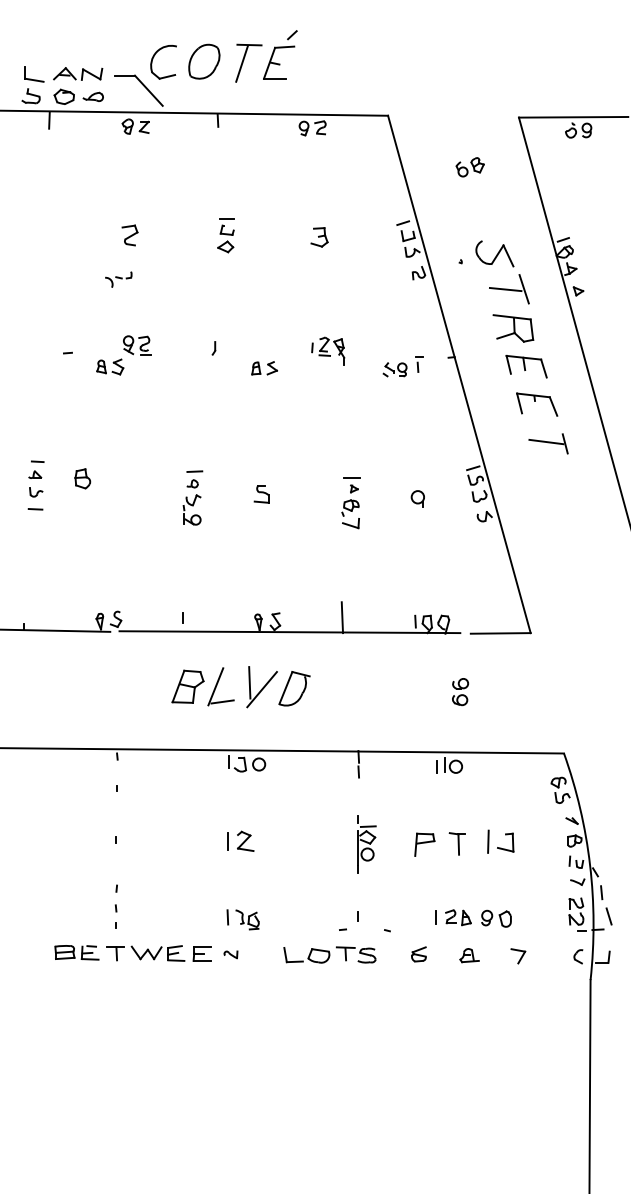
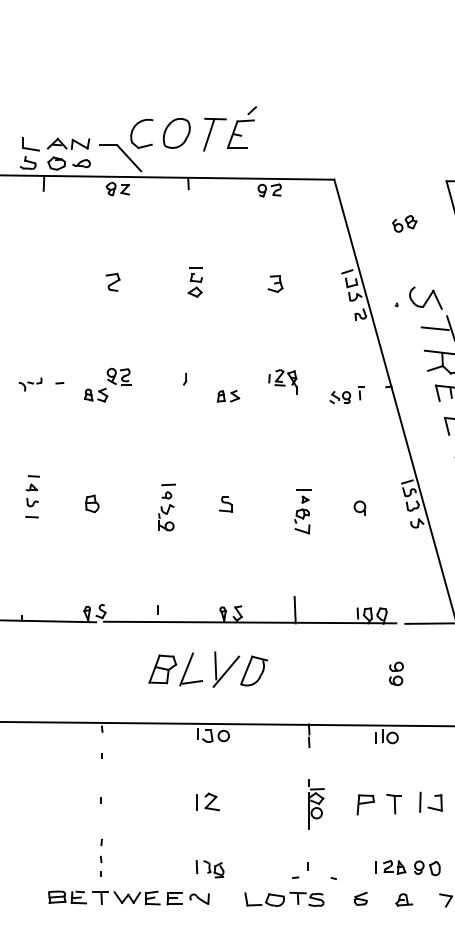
part: (118, 279) -> (30, 384), moved
part: (82, 478) -> (92, 503), moved
part: (230, 954) -> (199, 898), size x1.67

